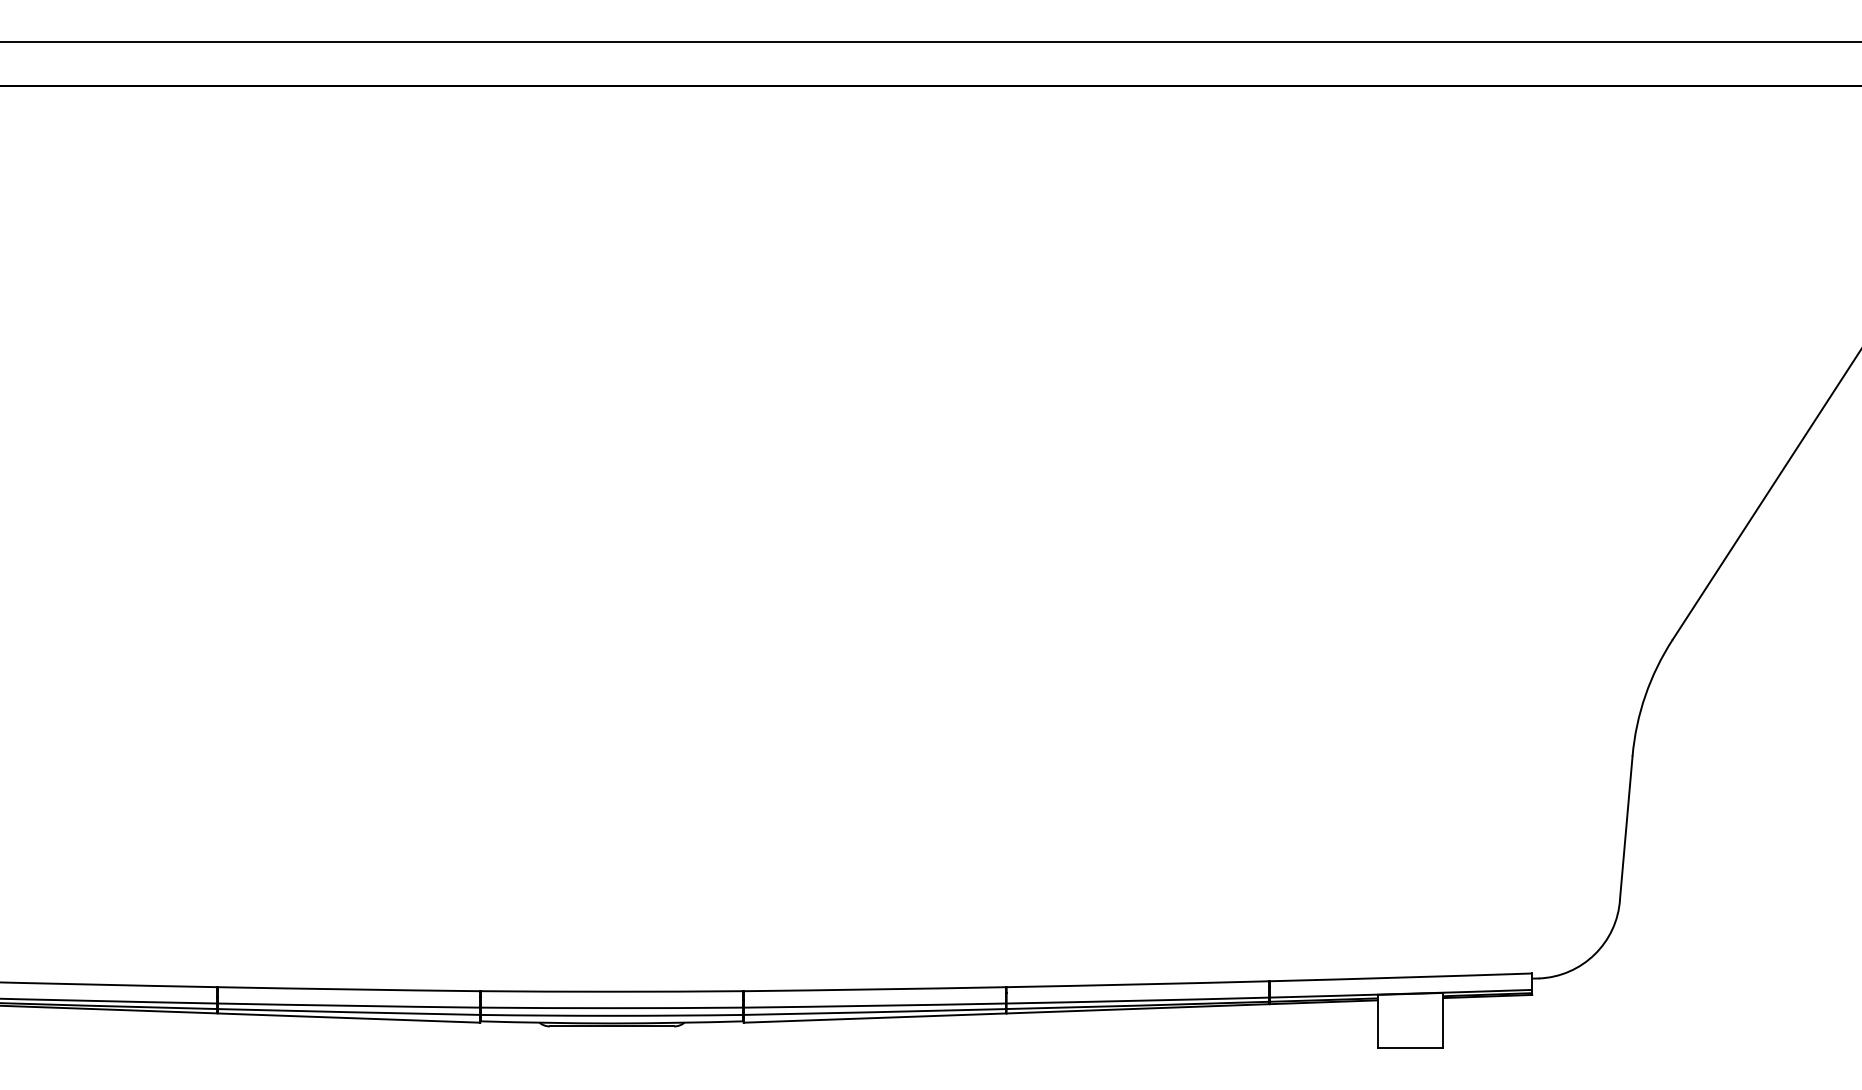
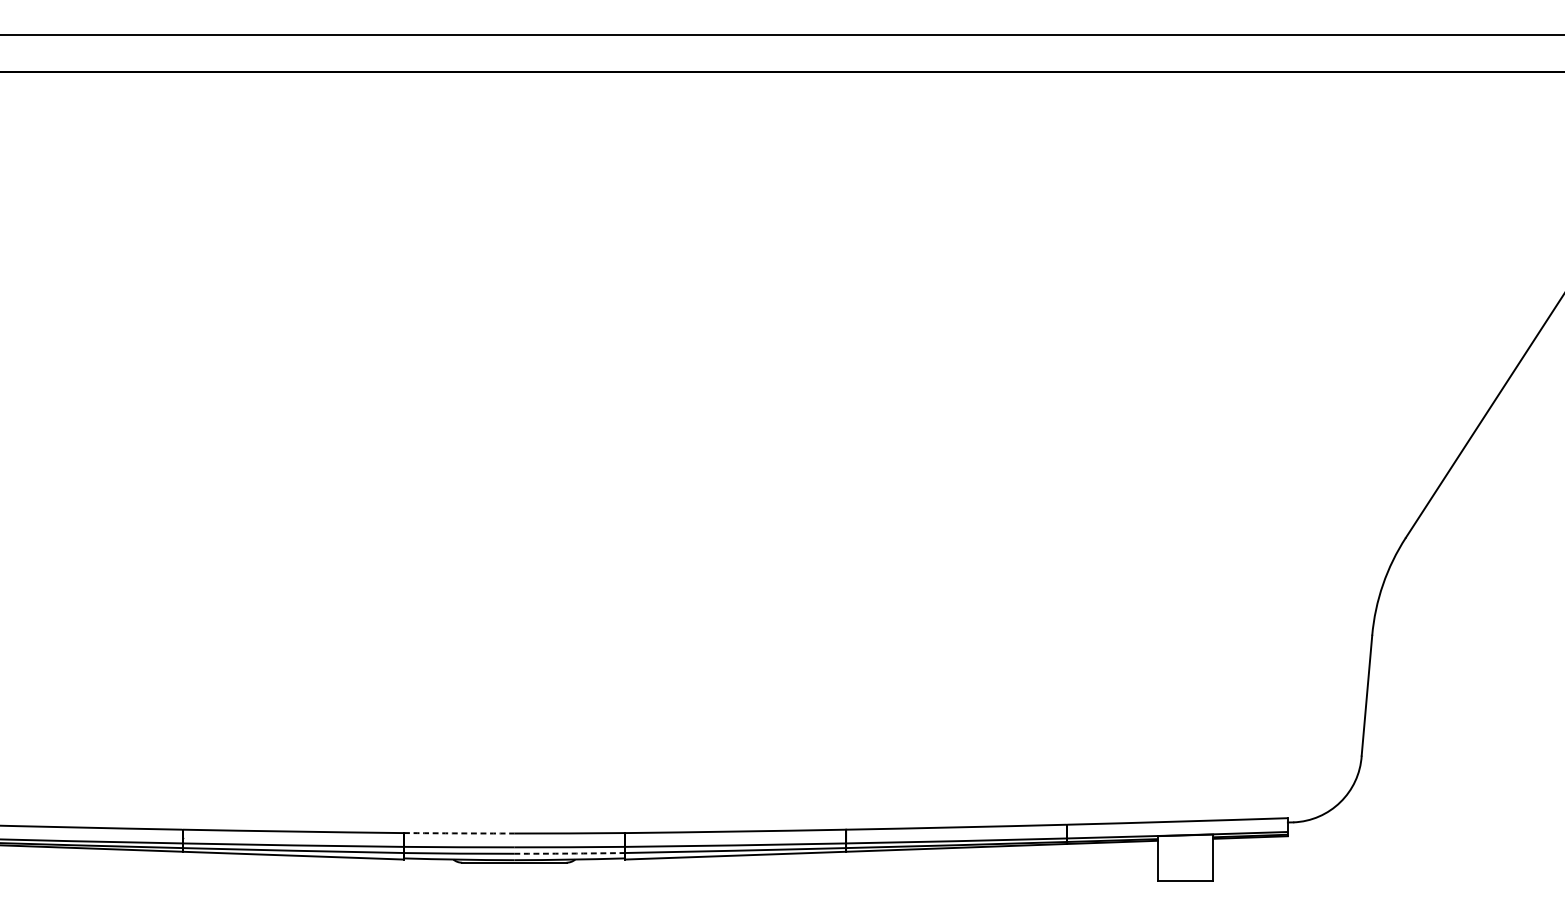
arc: (546, 991) -> (459, 833), solid -> dashed
arc: (677, 1015) -> (569, 853), solid -> dashed

